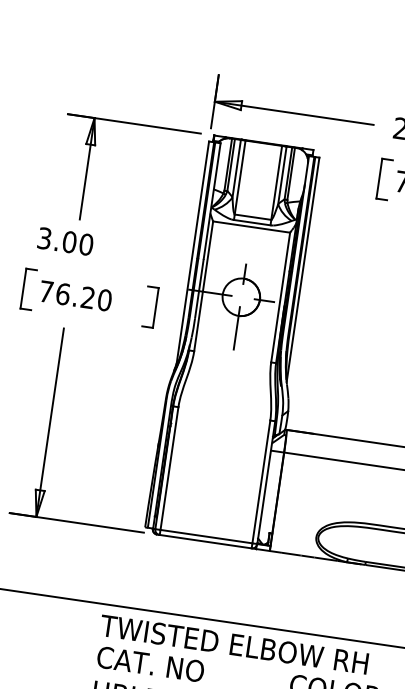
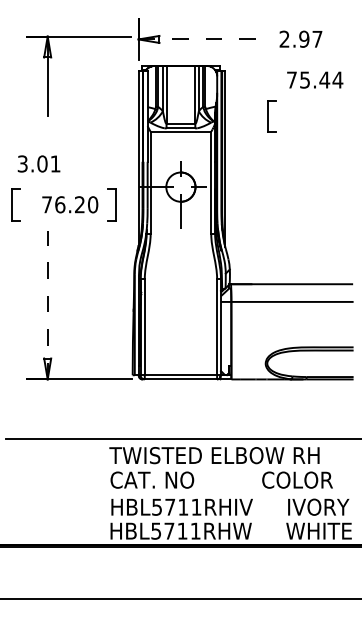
line: (294, 113) -> (201, 39), solid -> dashed
part: (88, 167) -> (48, 75), moved
part: (383, 179) -> (271, 116), moved
text: (86, 243) -> (55, 163), 3.00 -> 3.01
text: (76, 295) -> (70, 204), moved
line: (50, 421) -> (47, 304), solid -> dashed

